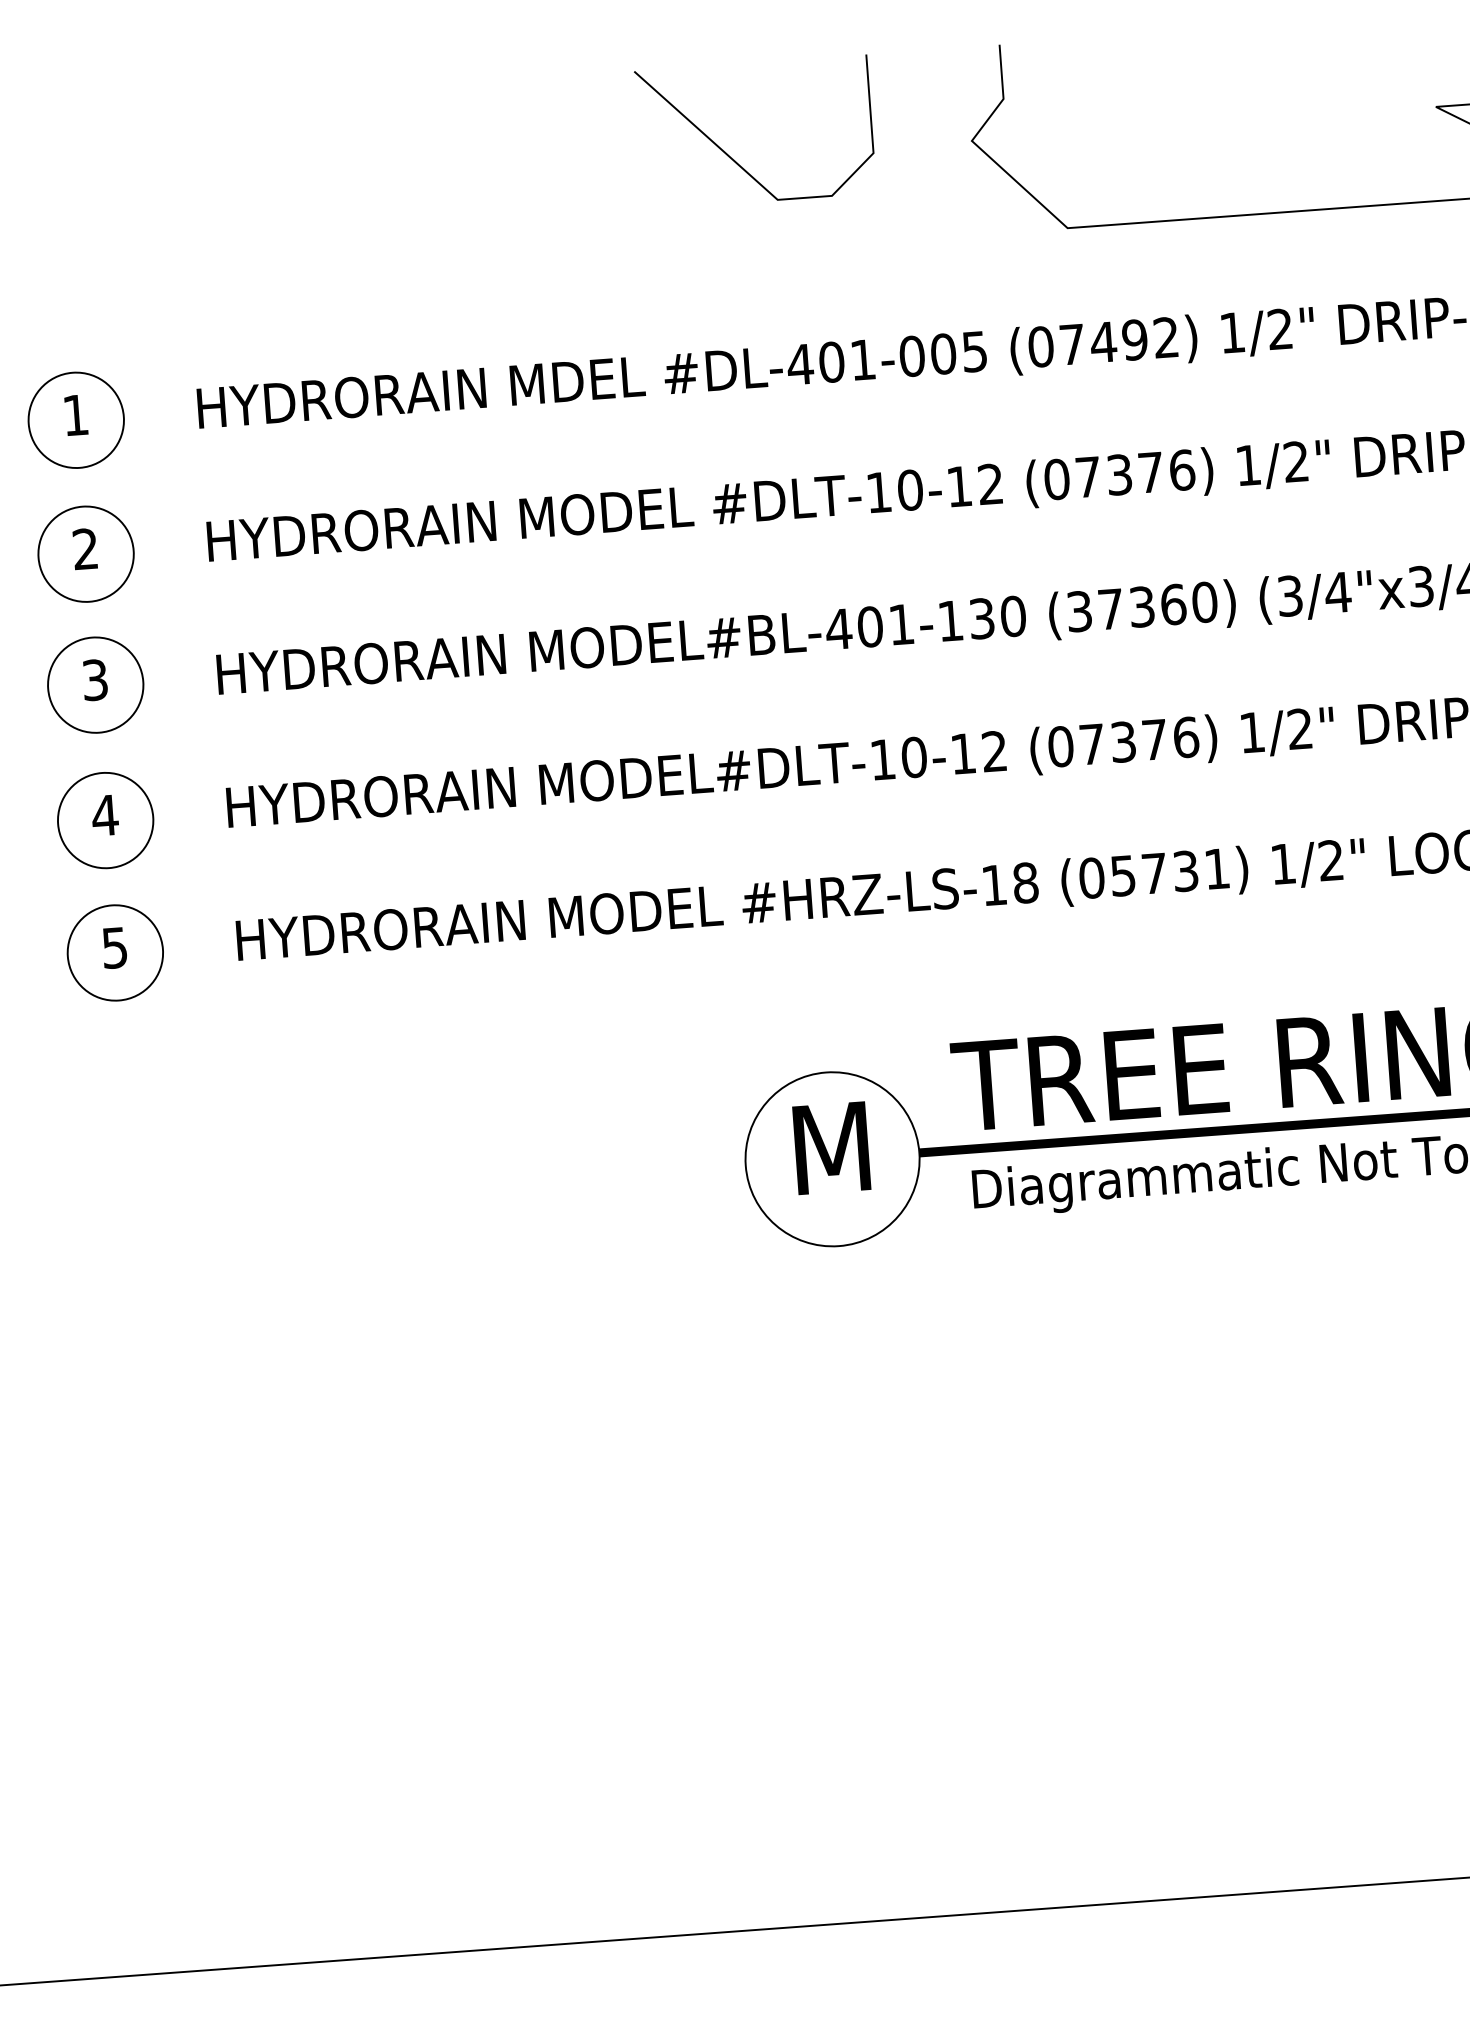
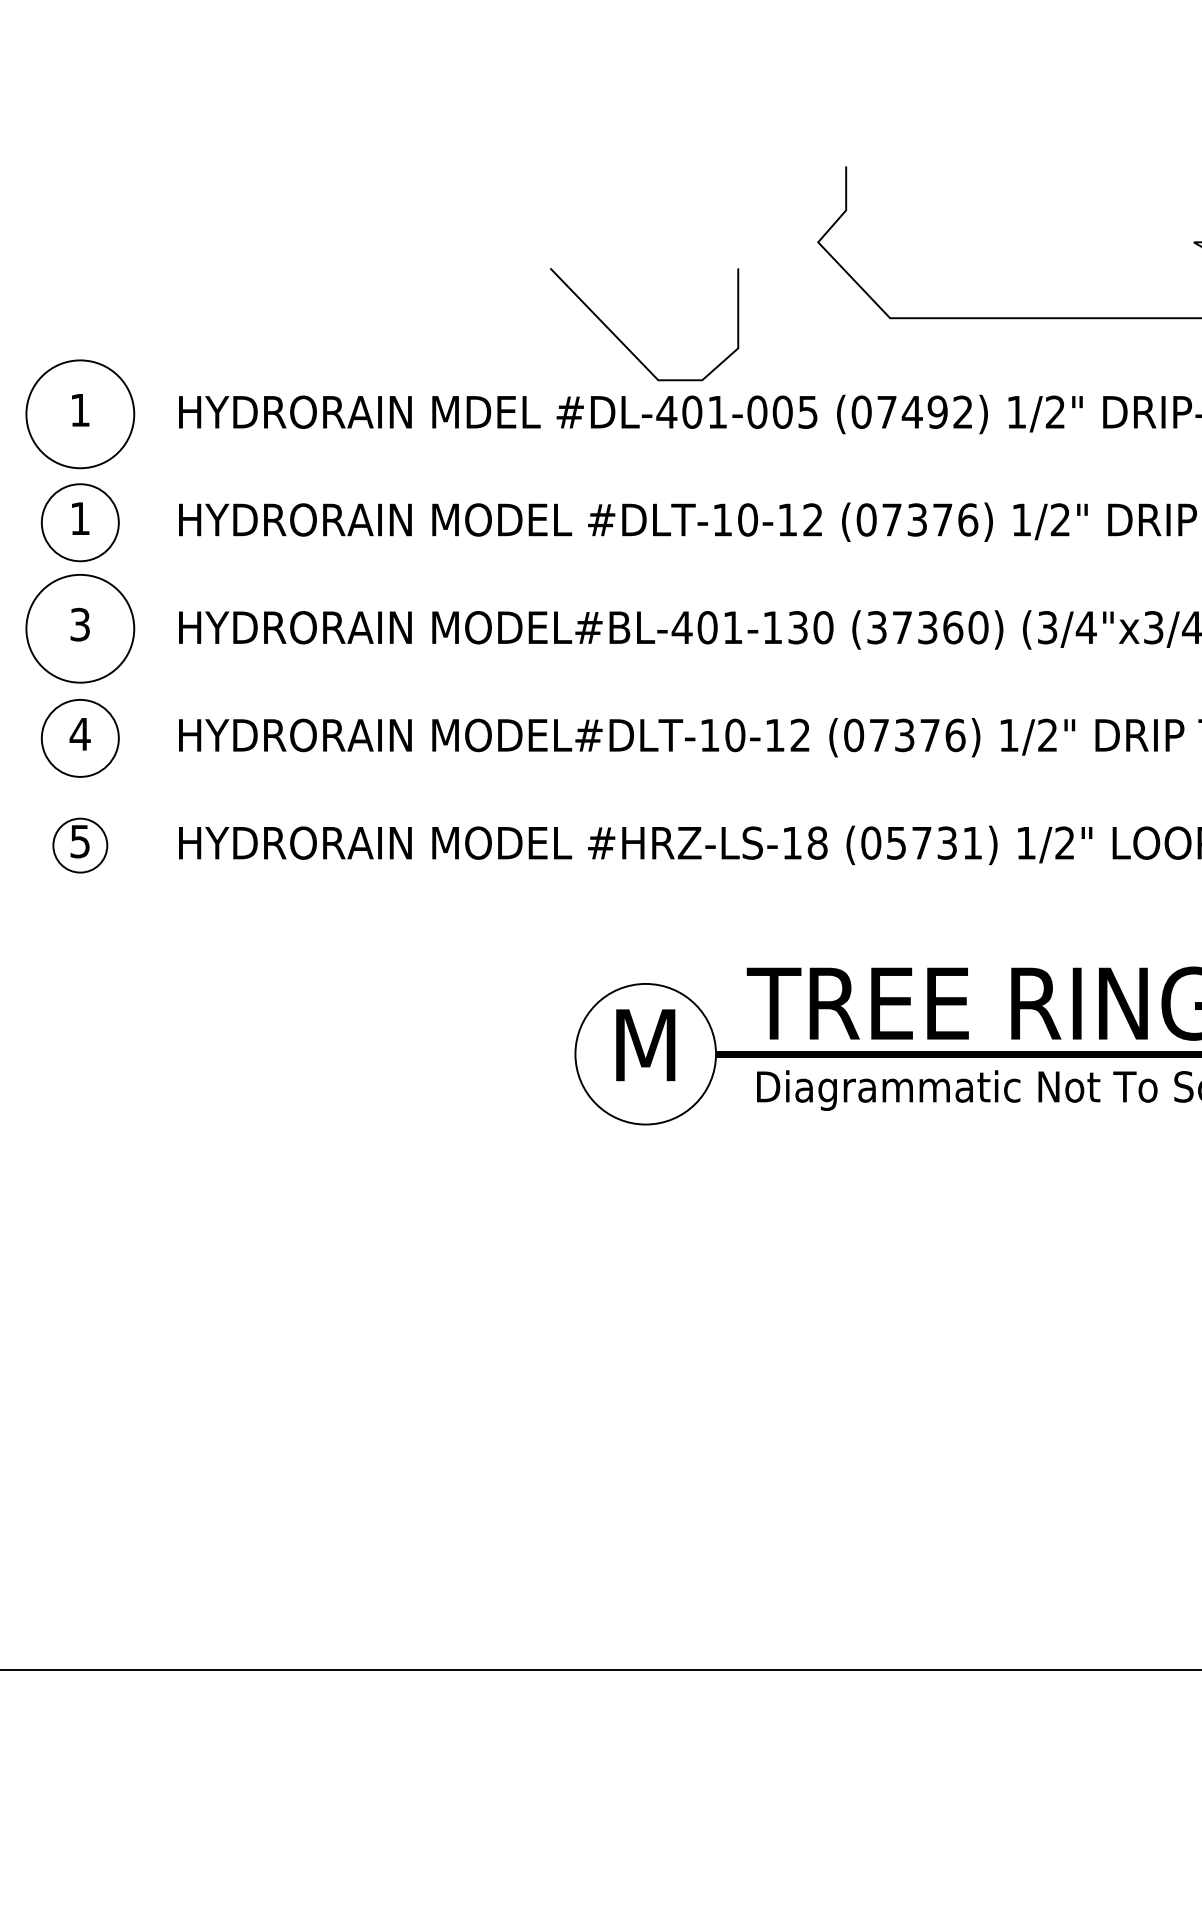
line: (732, 157) -> (624, 343), moved
circle: (75, 419) -> (79, 413), size x1.4
text: (84, 547) -> (79, 517), 2 -> 1
circle: (94, 684) -> (79, 628), size x1.4
circle: (114, 952) -> (79, 845), size x0.7

